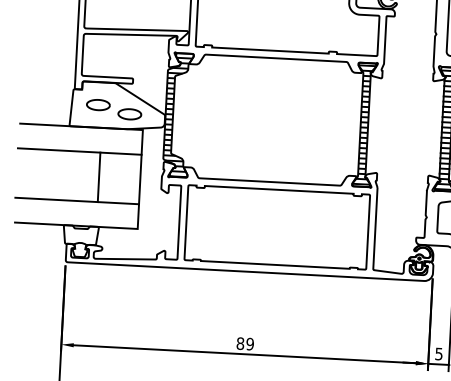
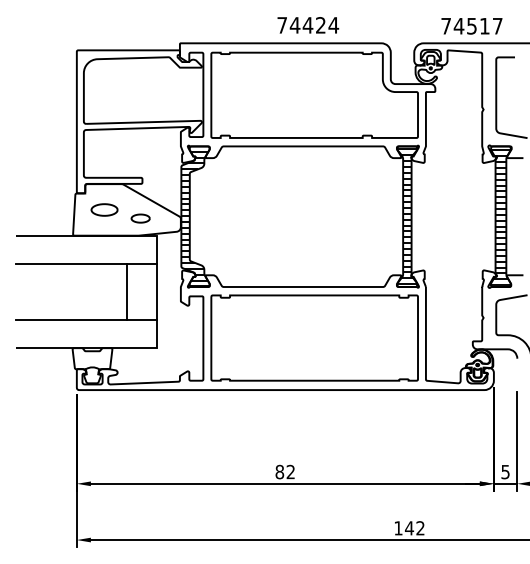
part: (129, 114) -> (140, 218), size x0.7
line: (98, 176) -> (126, 291), moved
text: (249, 344) -> (290, 472), 89 -> 82

